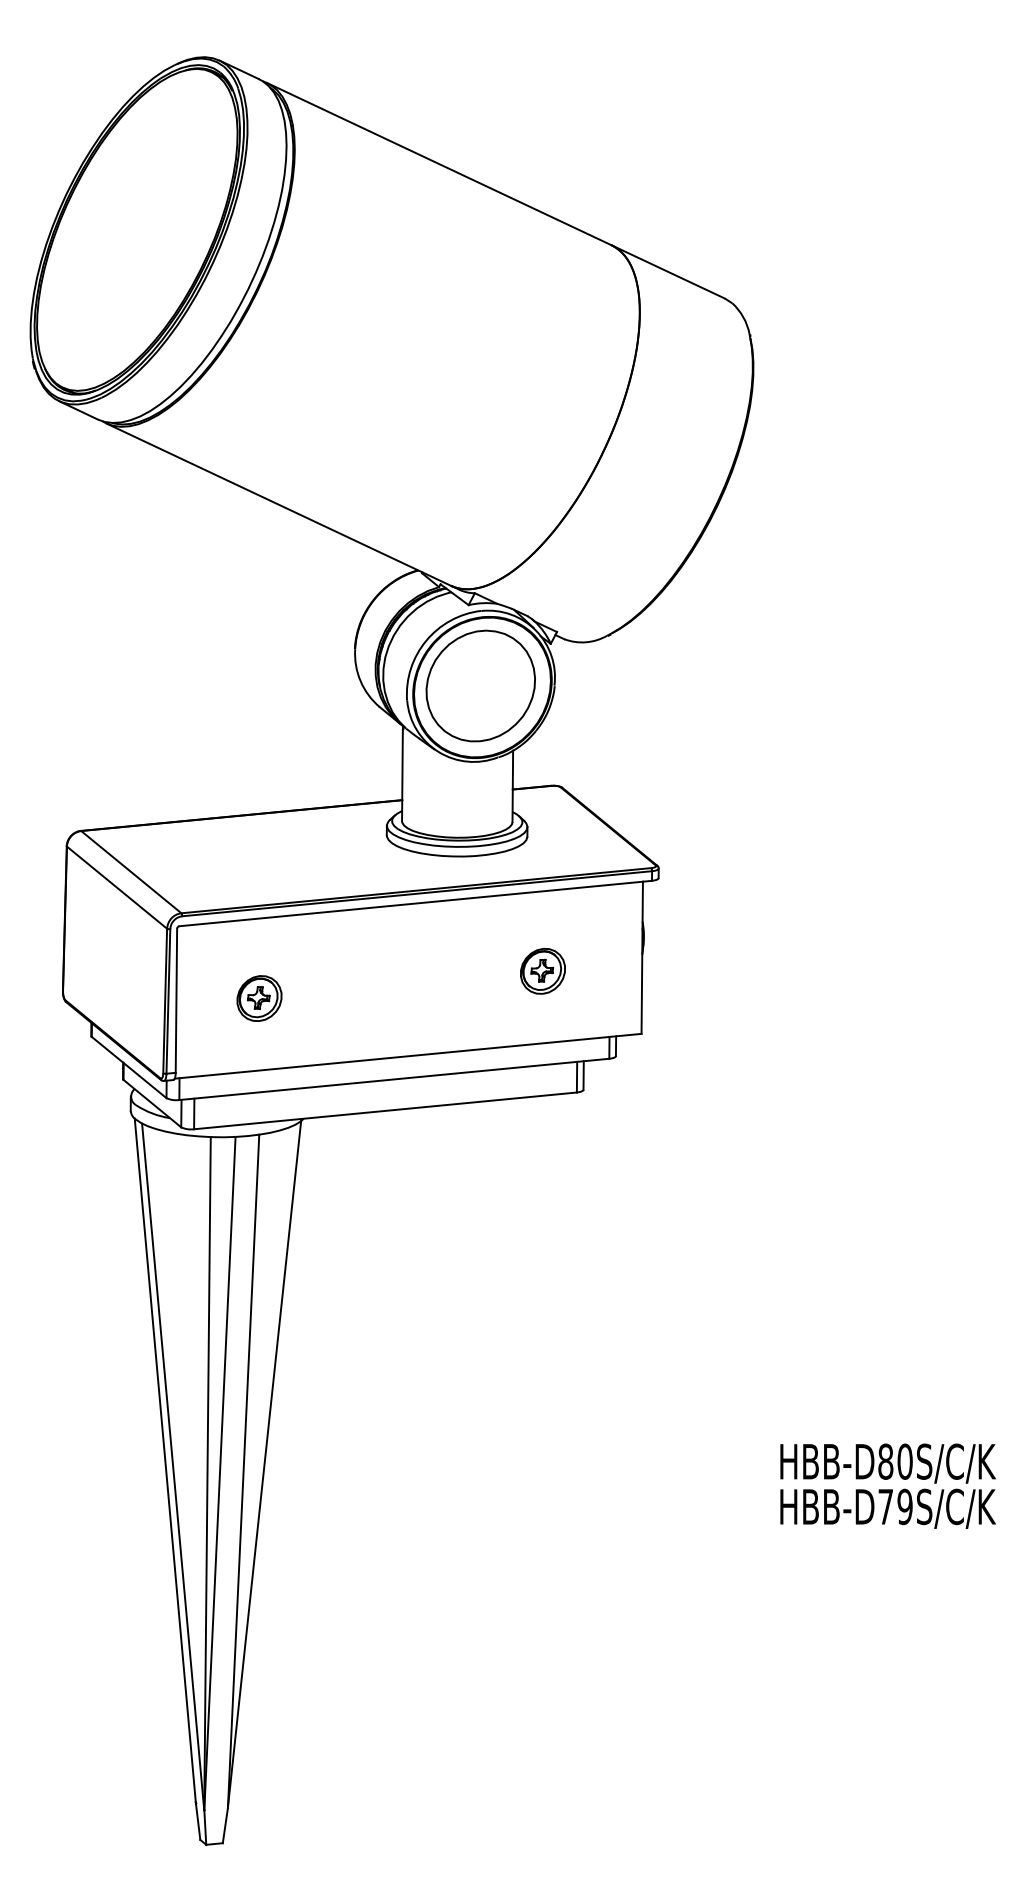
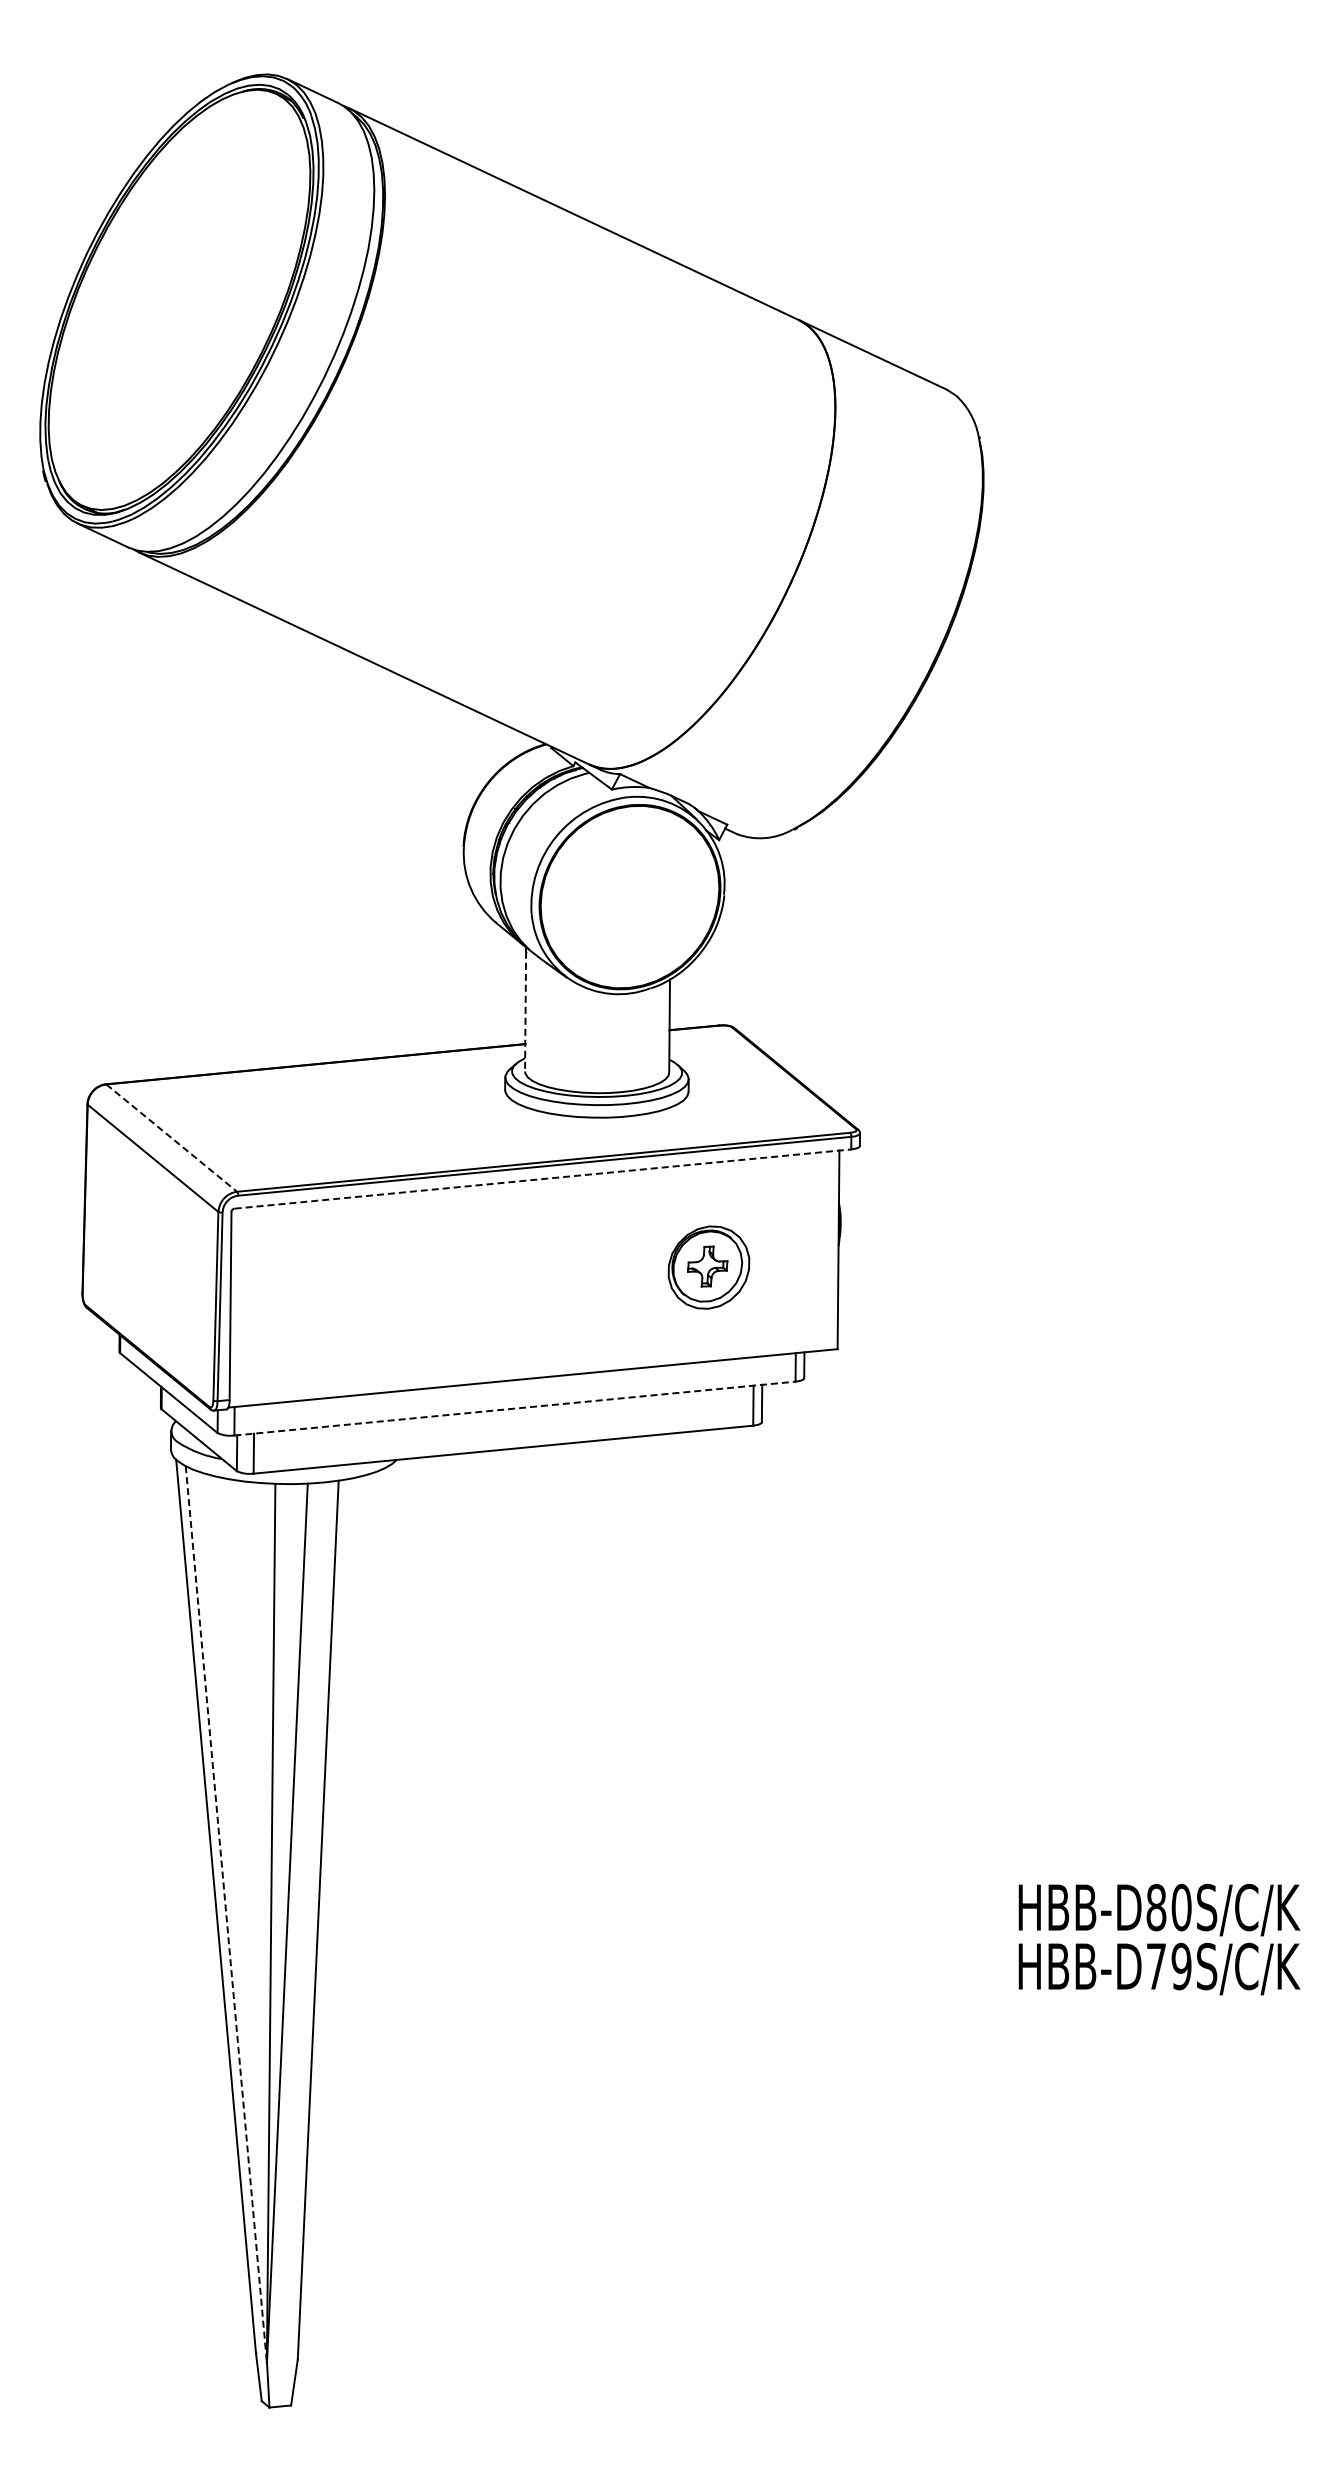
part: (480, 686) -> (627, 895), removed
line: (402, 775) -> (525, 1011), solid -> dashed
line: (131, 872) -> (171, 1138), solid -> dashed
line: (415, 903) -> (542, 1179), solid -> dashed
part: (542, 971) -> (708, 1267), size x1.4
part: (259, 998) -> (338, 1302), removed
line: (393, 1079) -> (514, 1408), solid -> dashed
line: (264, 1463) -> (345, 1910), removed
line: (173, 1467) -> (226, 1914), solid -> dashed

